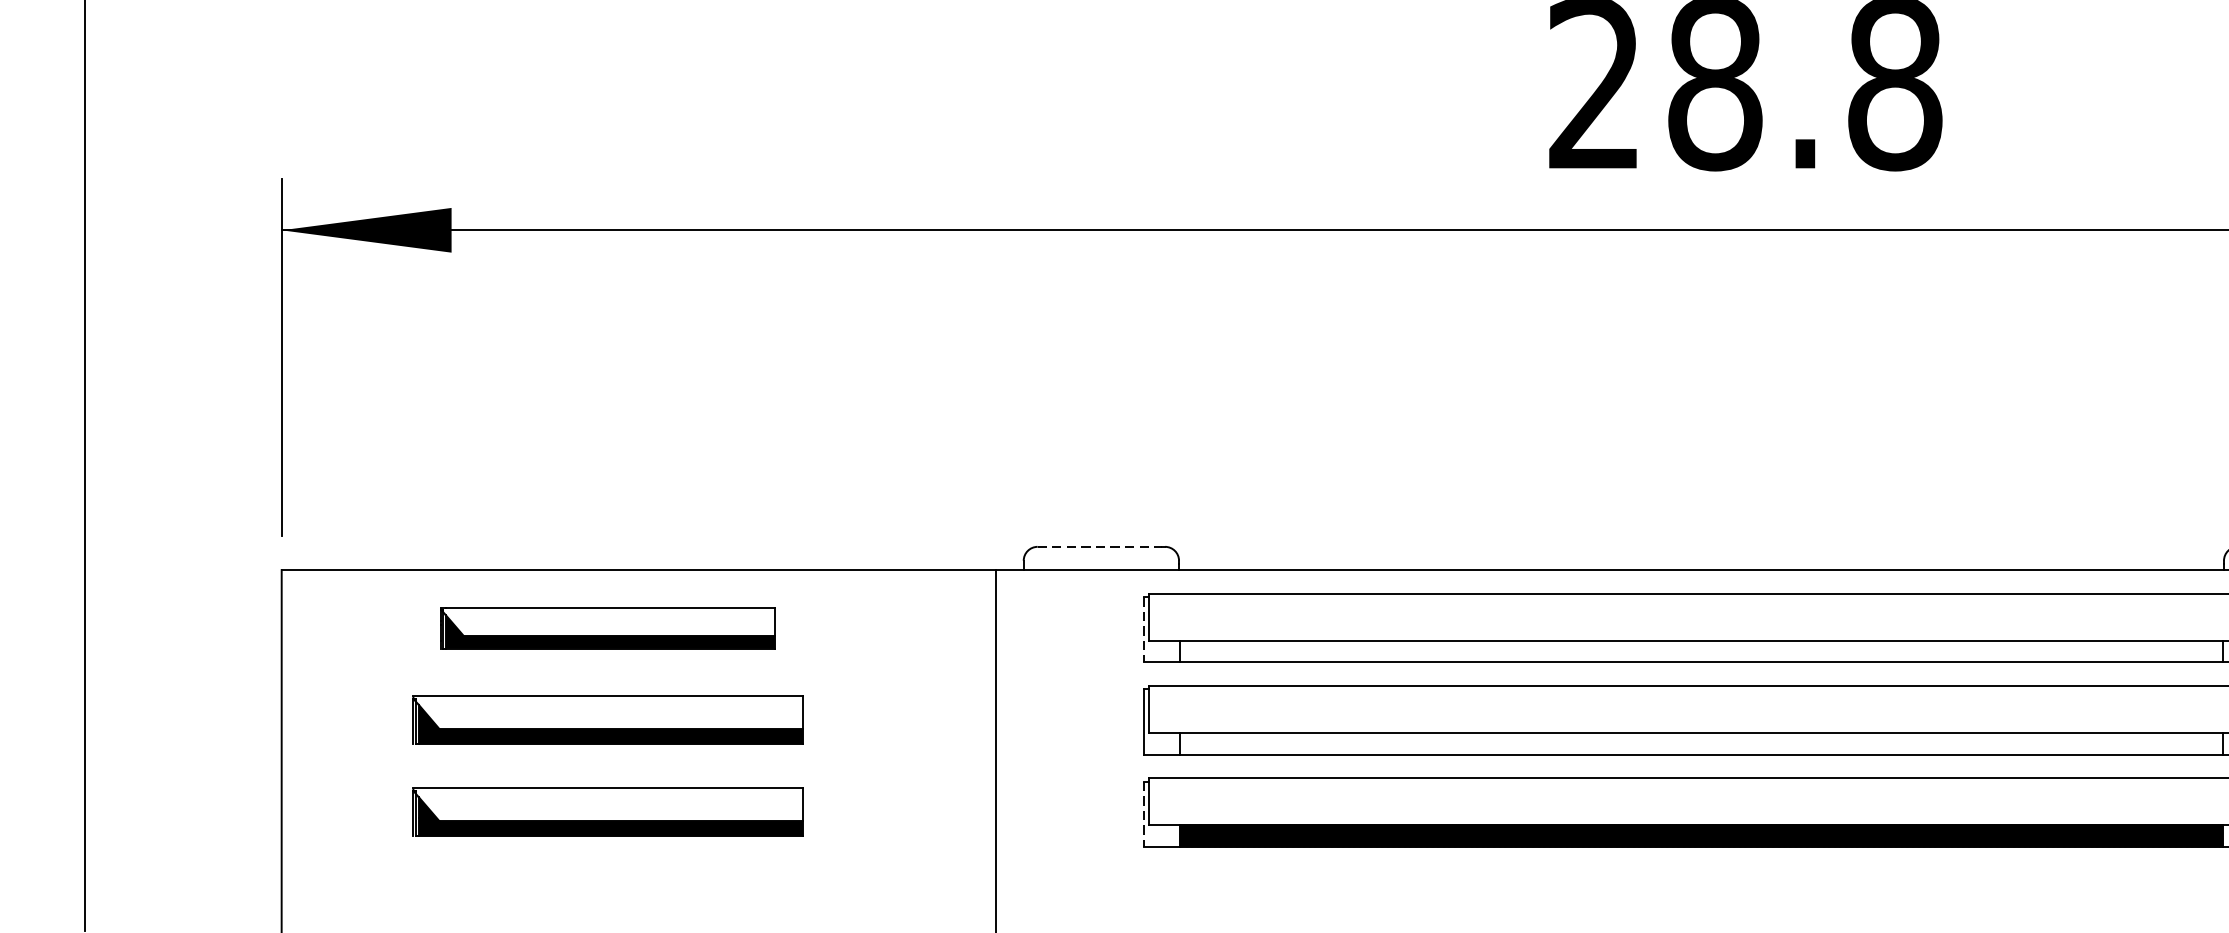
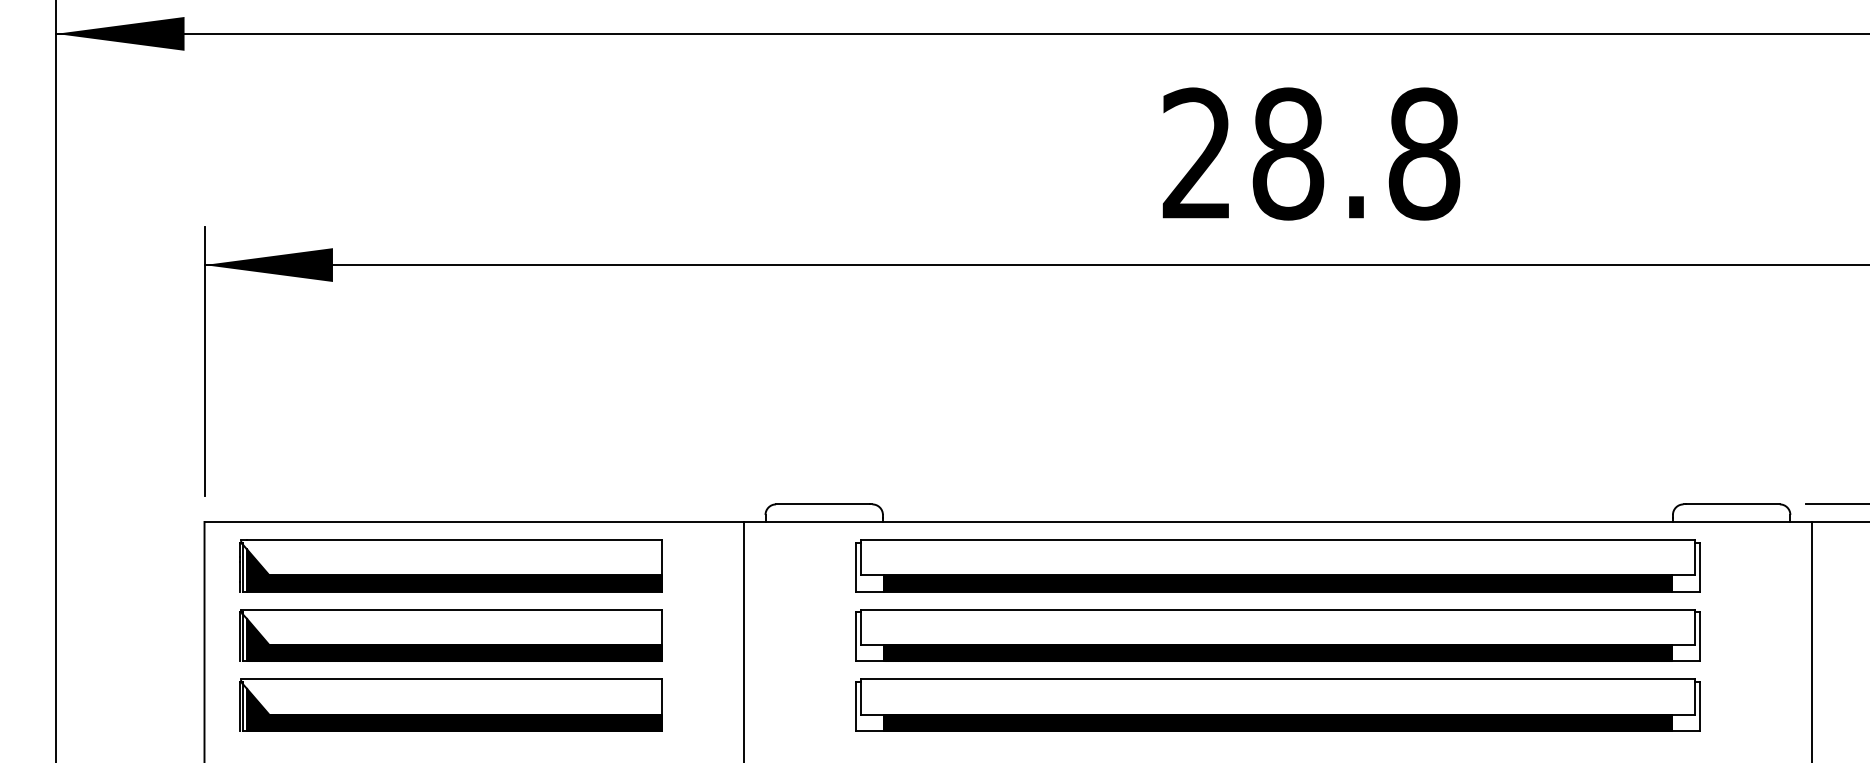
line: (1099, 546) -> (822, 504), dashed -> solid
part: (607, 627) -> (450, 565), size x1.67
line: (1144, 630) -> (856, 567), dashed -> solid
hatch: (1700, 651) -> (1277, 583), added
part: (607, 720) -> (450, 635), size x1.43
hatch: (1700, 742) -> (1277, 652), added
part: (607, 811) -> (450, 704), size x1.43
line: (1144, 814) -> (856, 706), dashed -> solid

